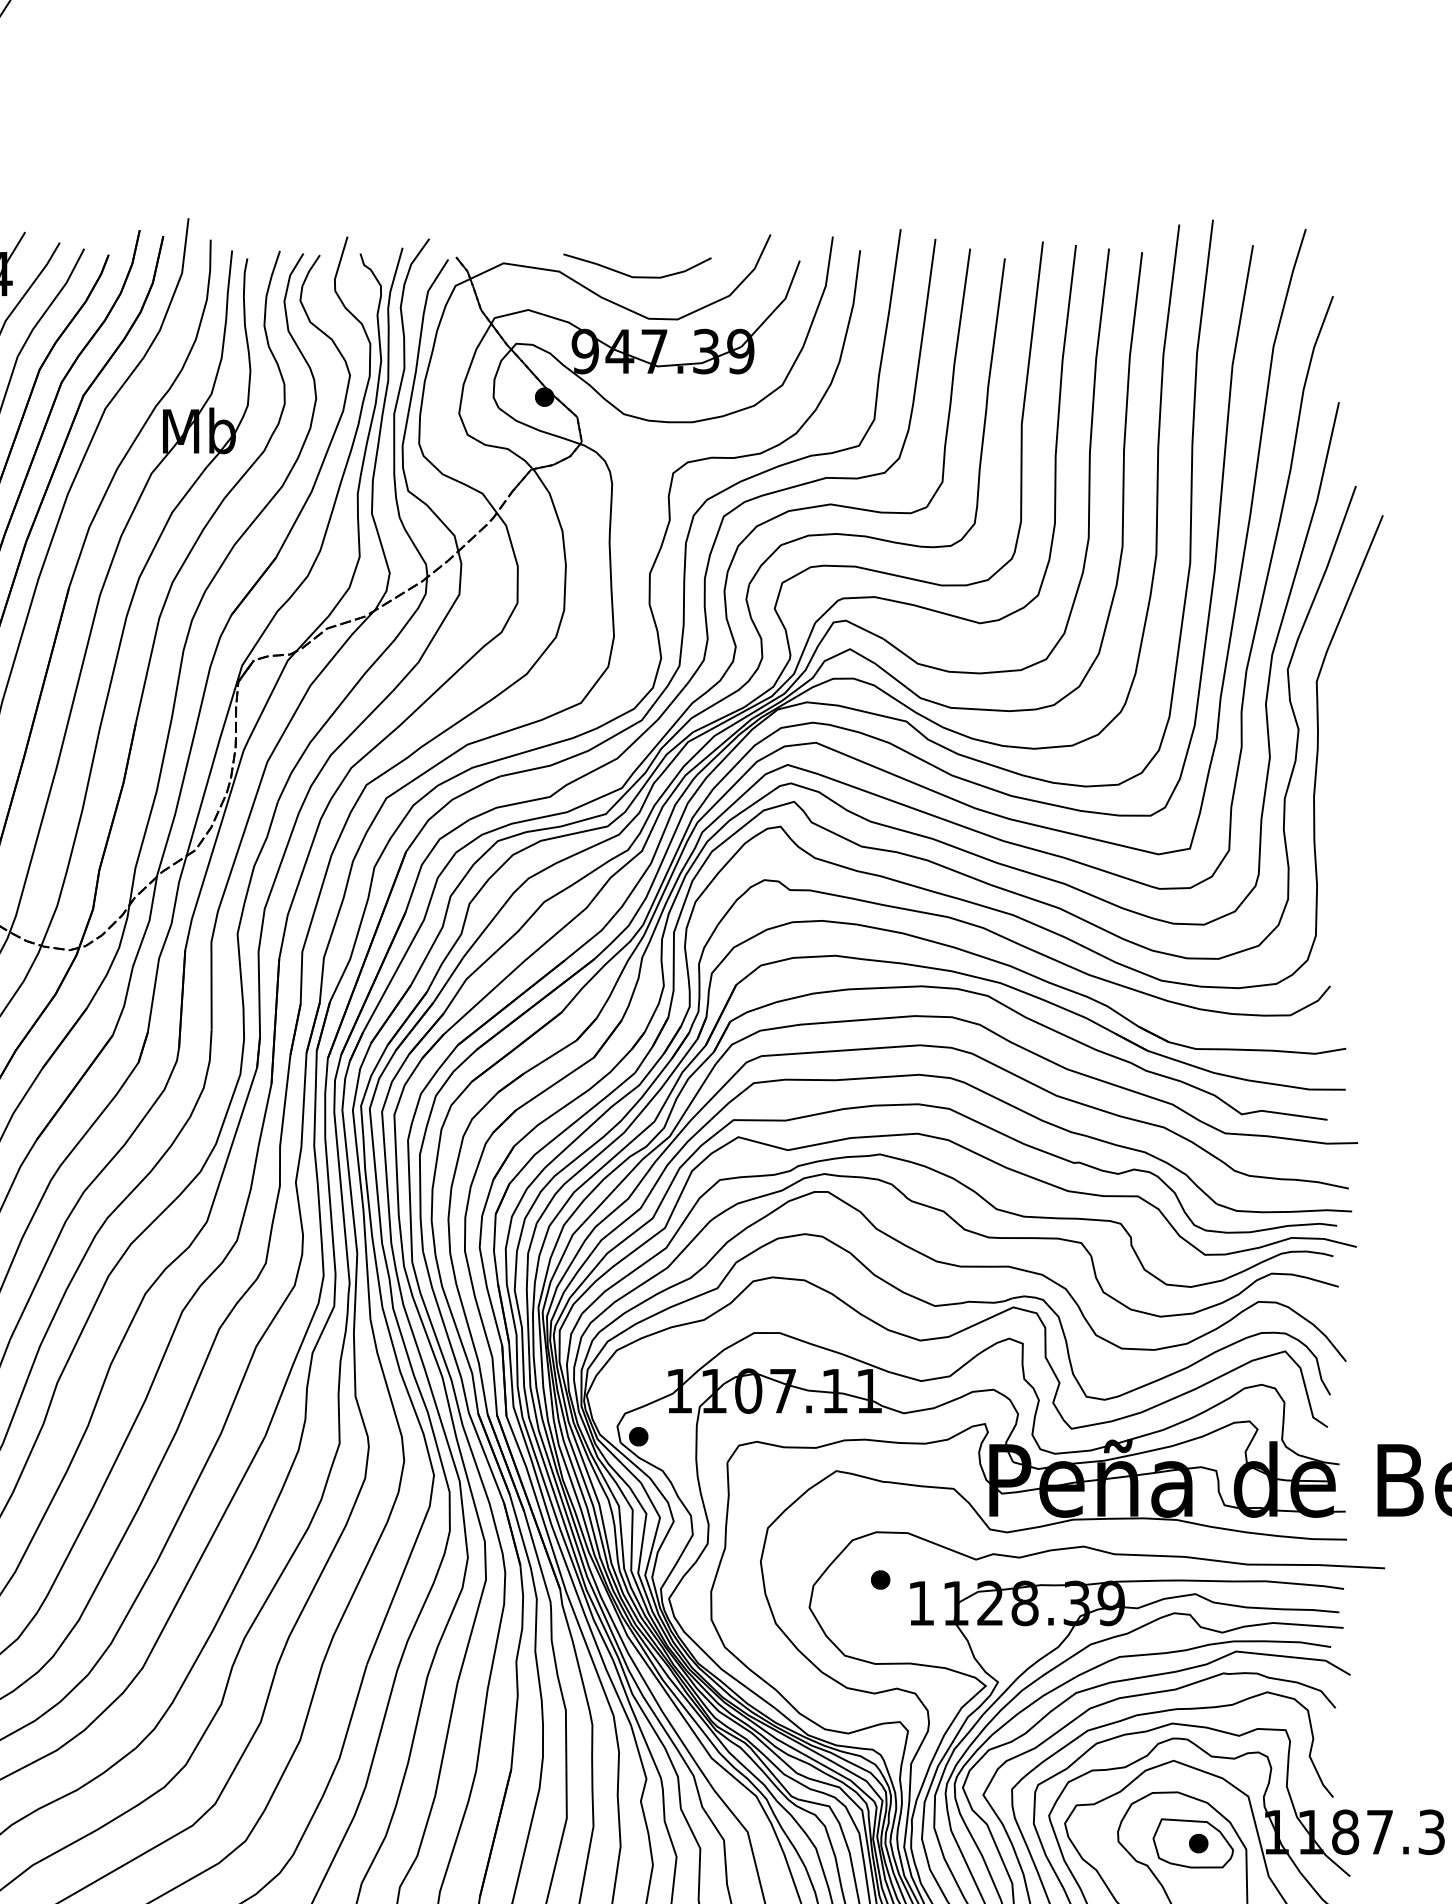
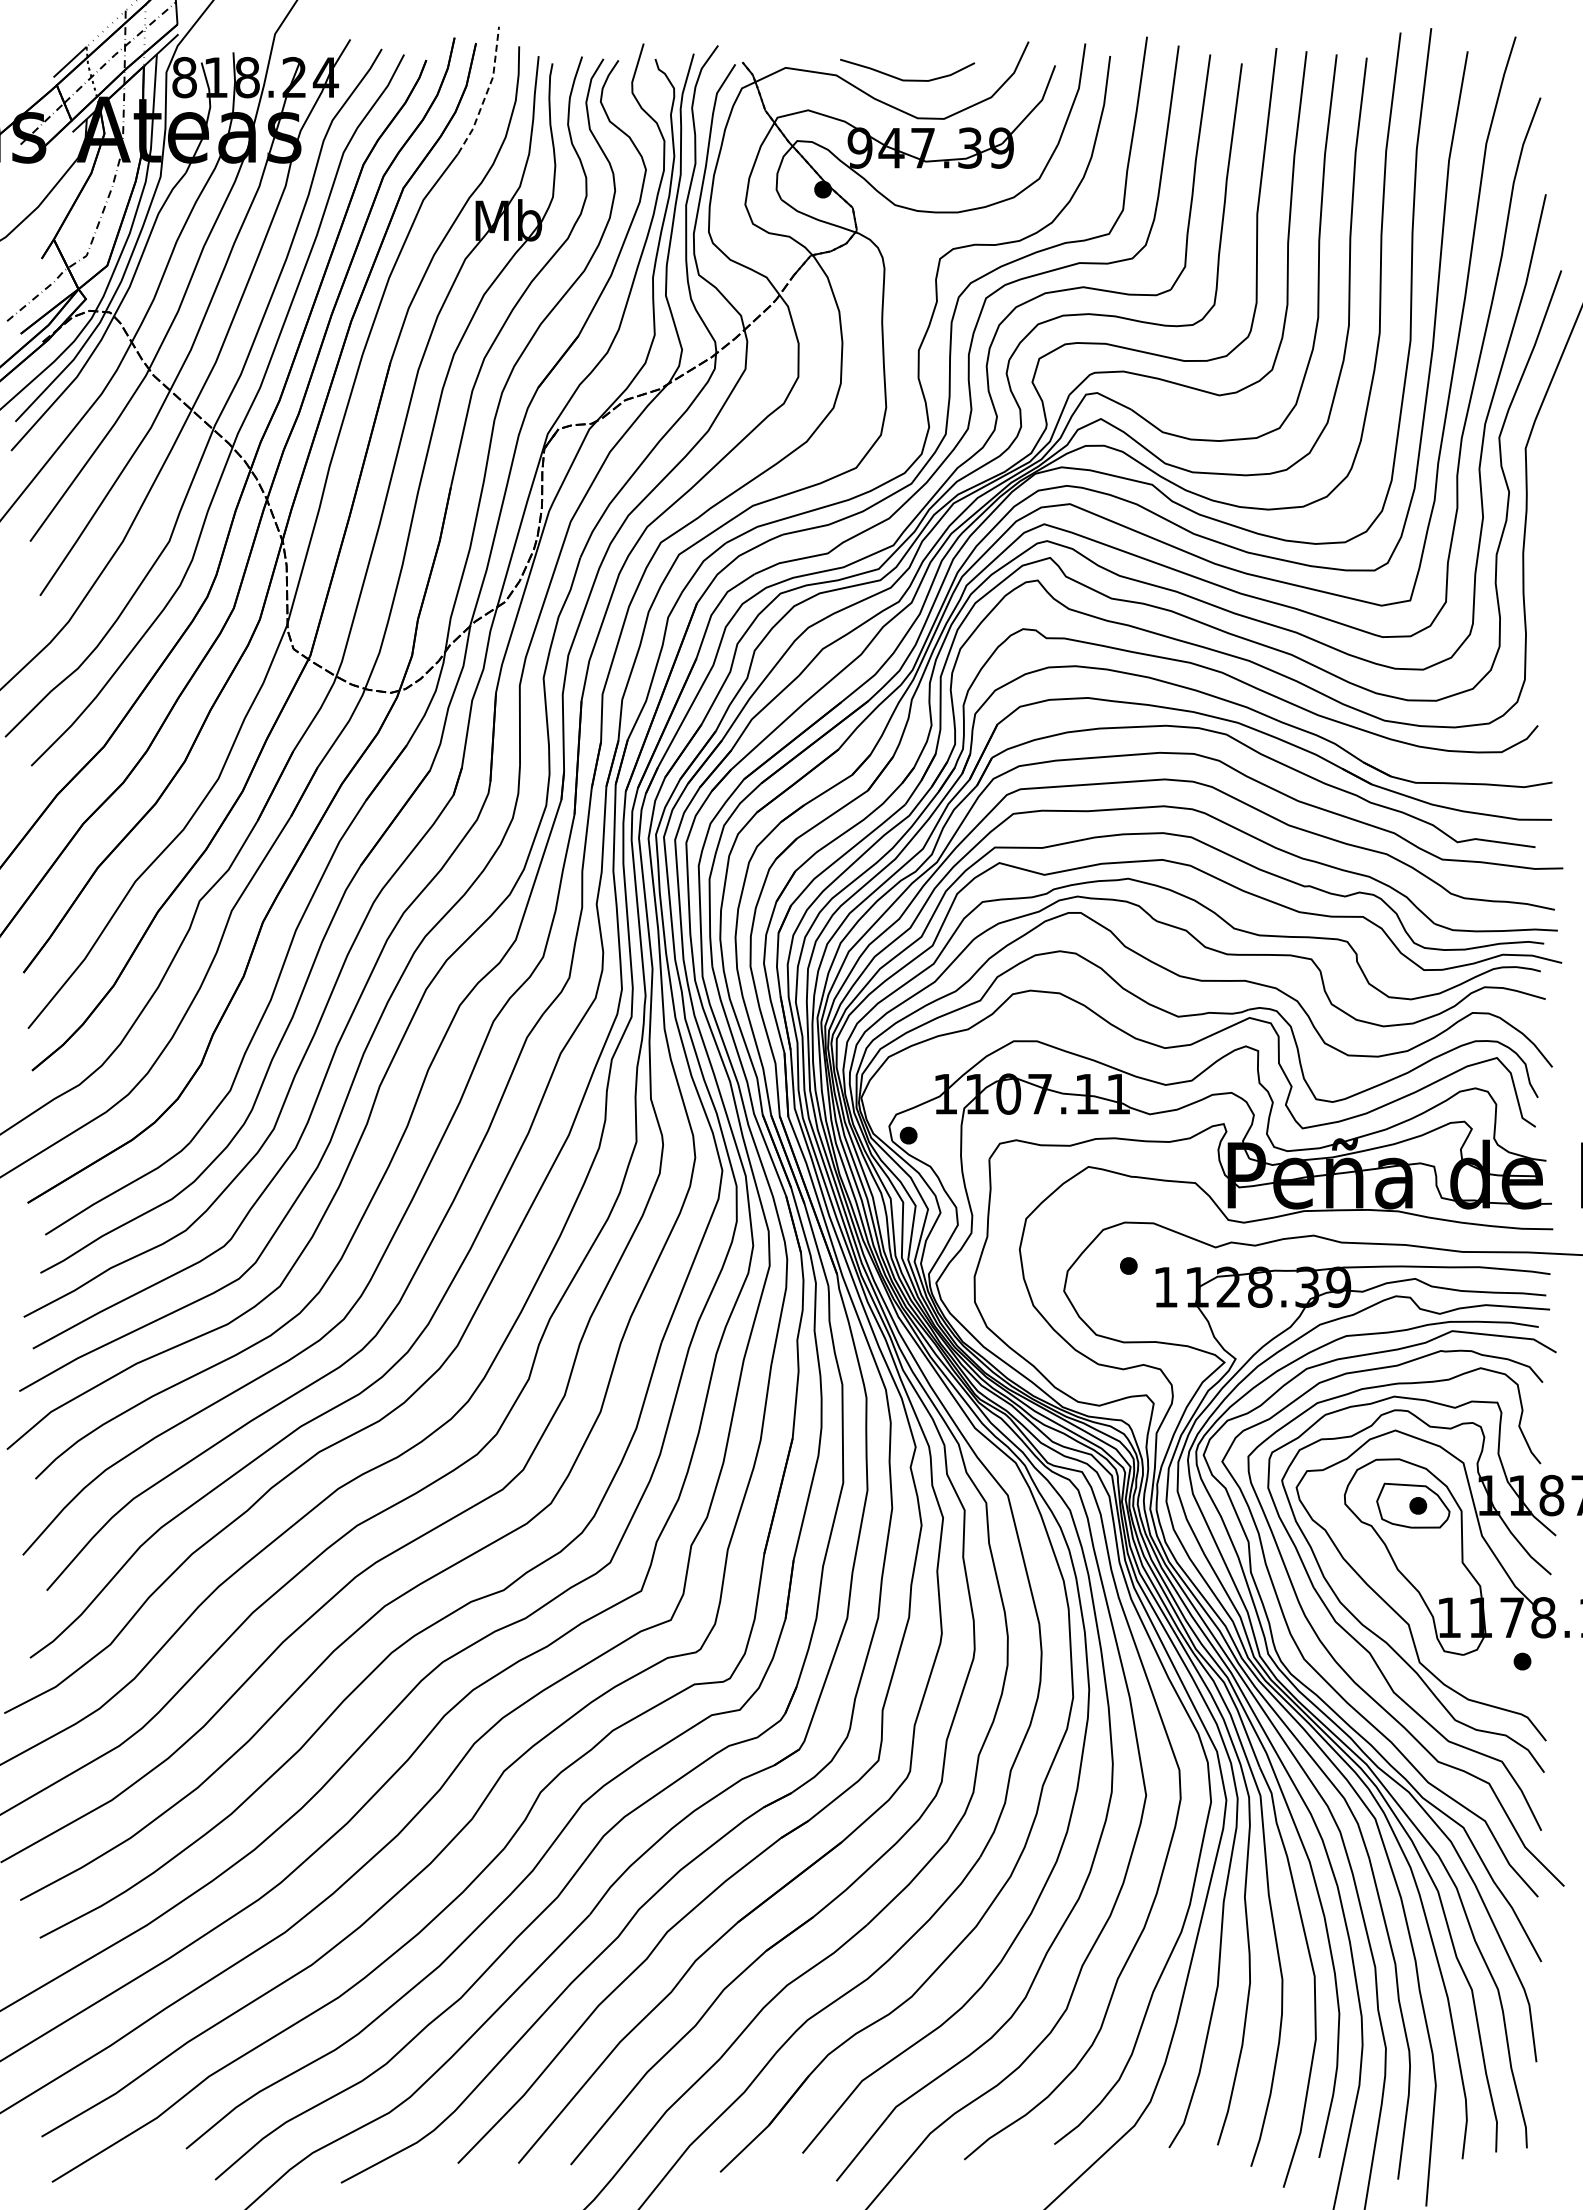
line: (175, 290) -> (487, 92), solid -> dashed

